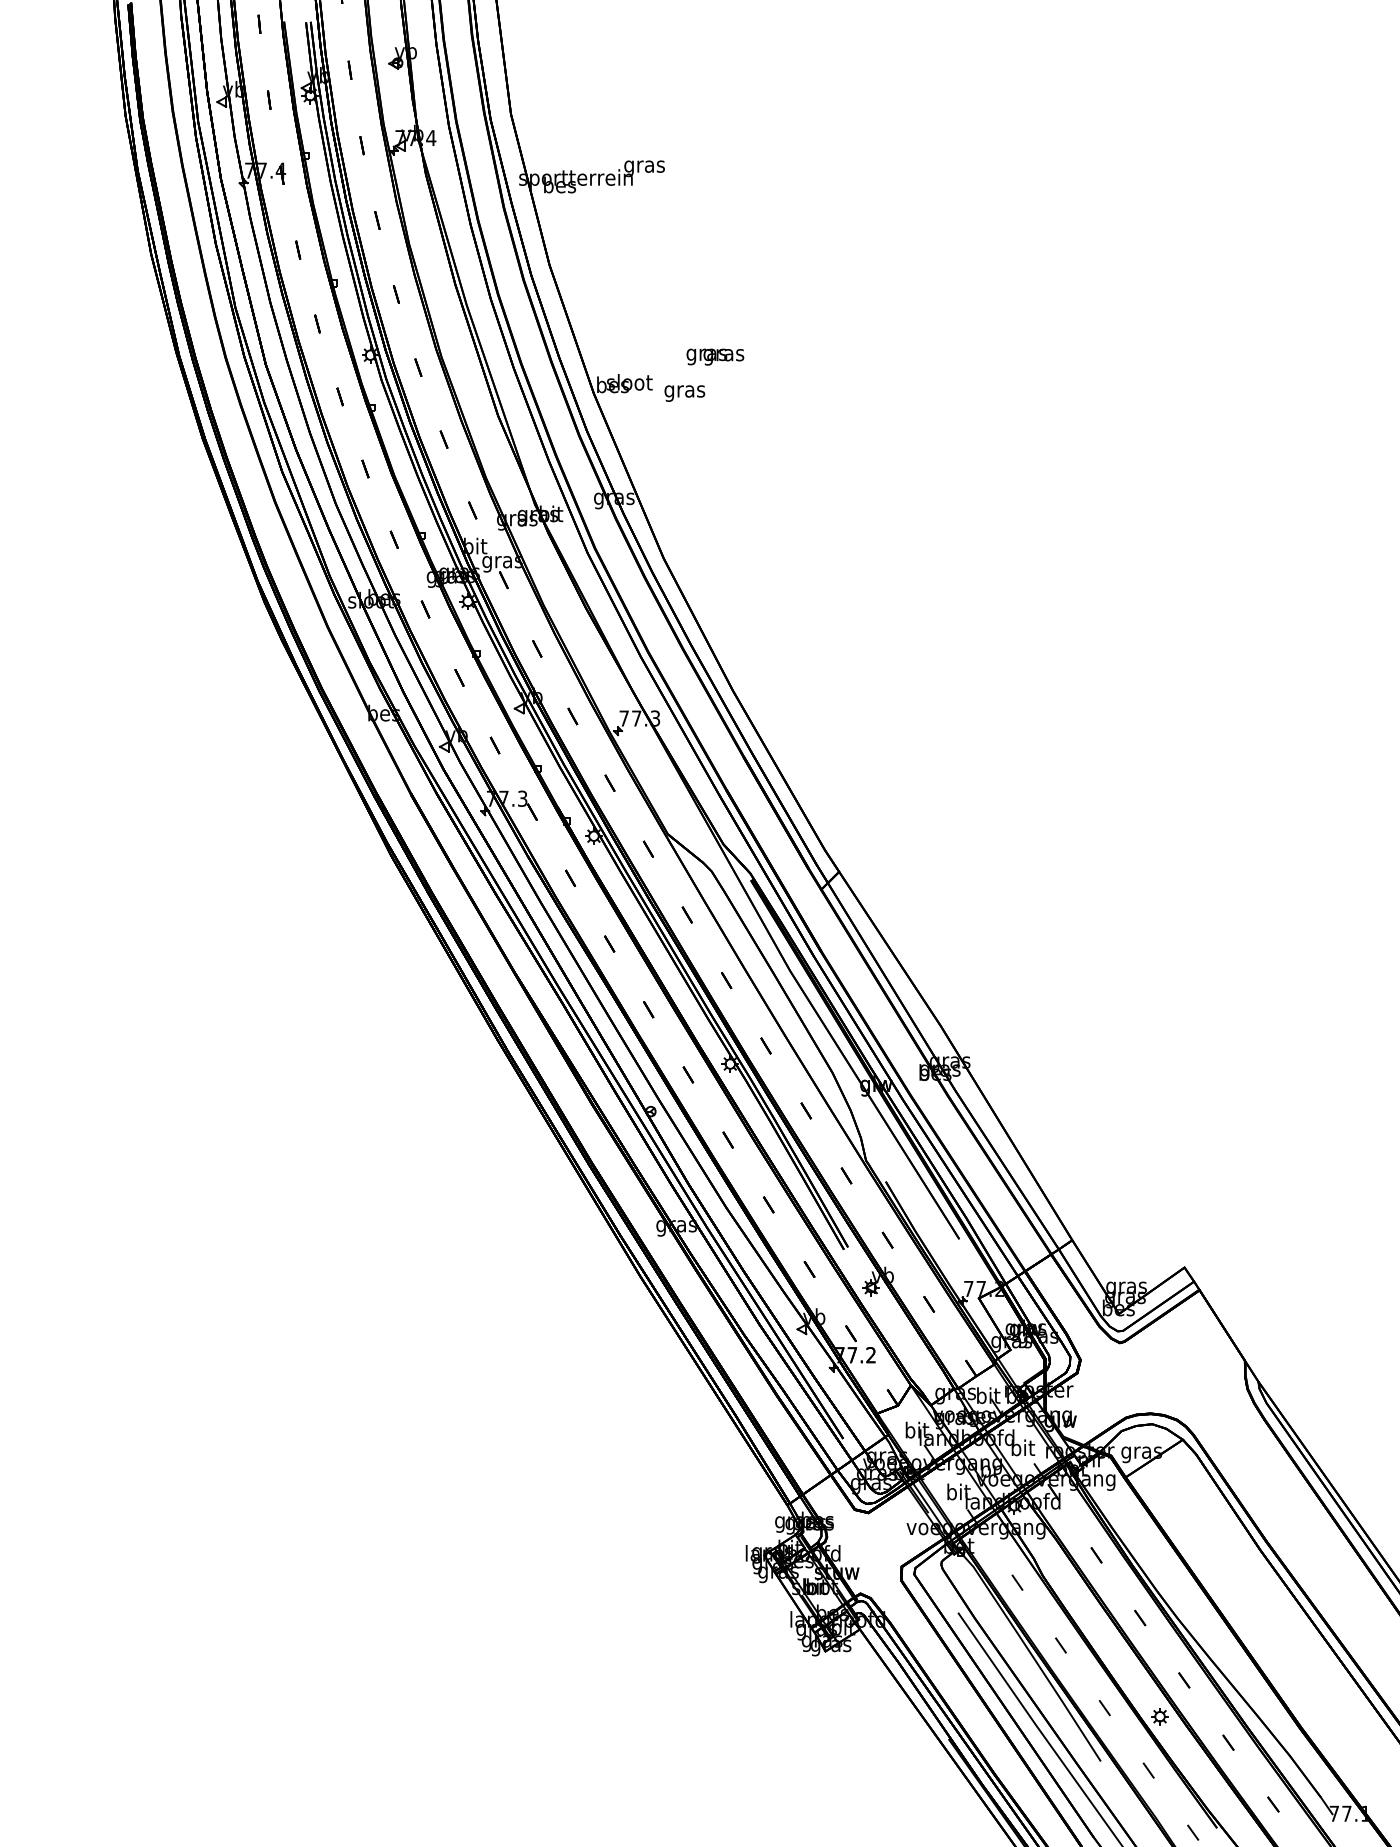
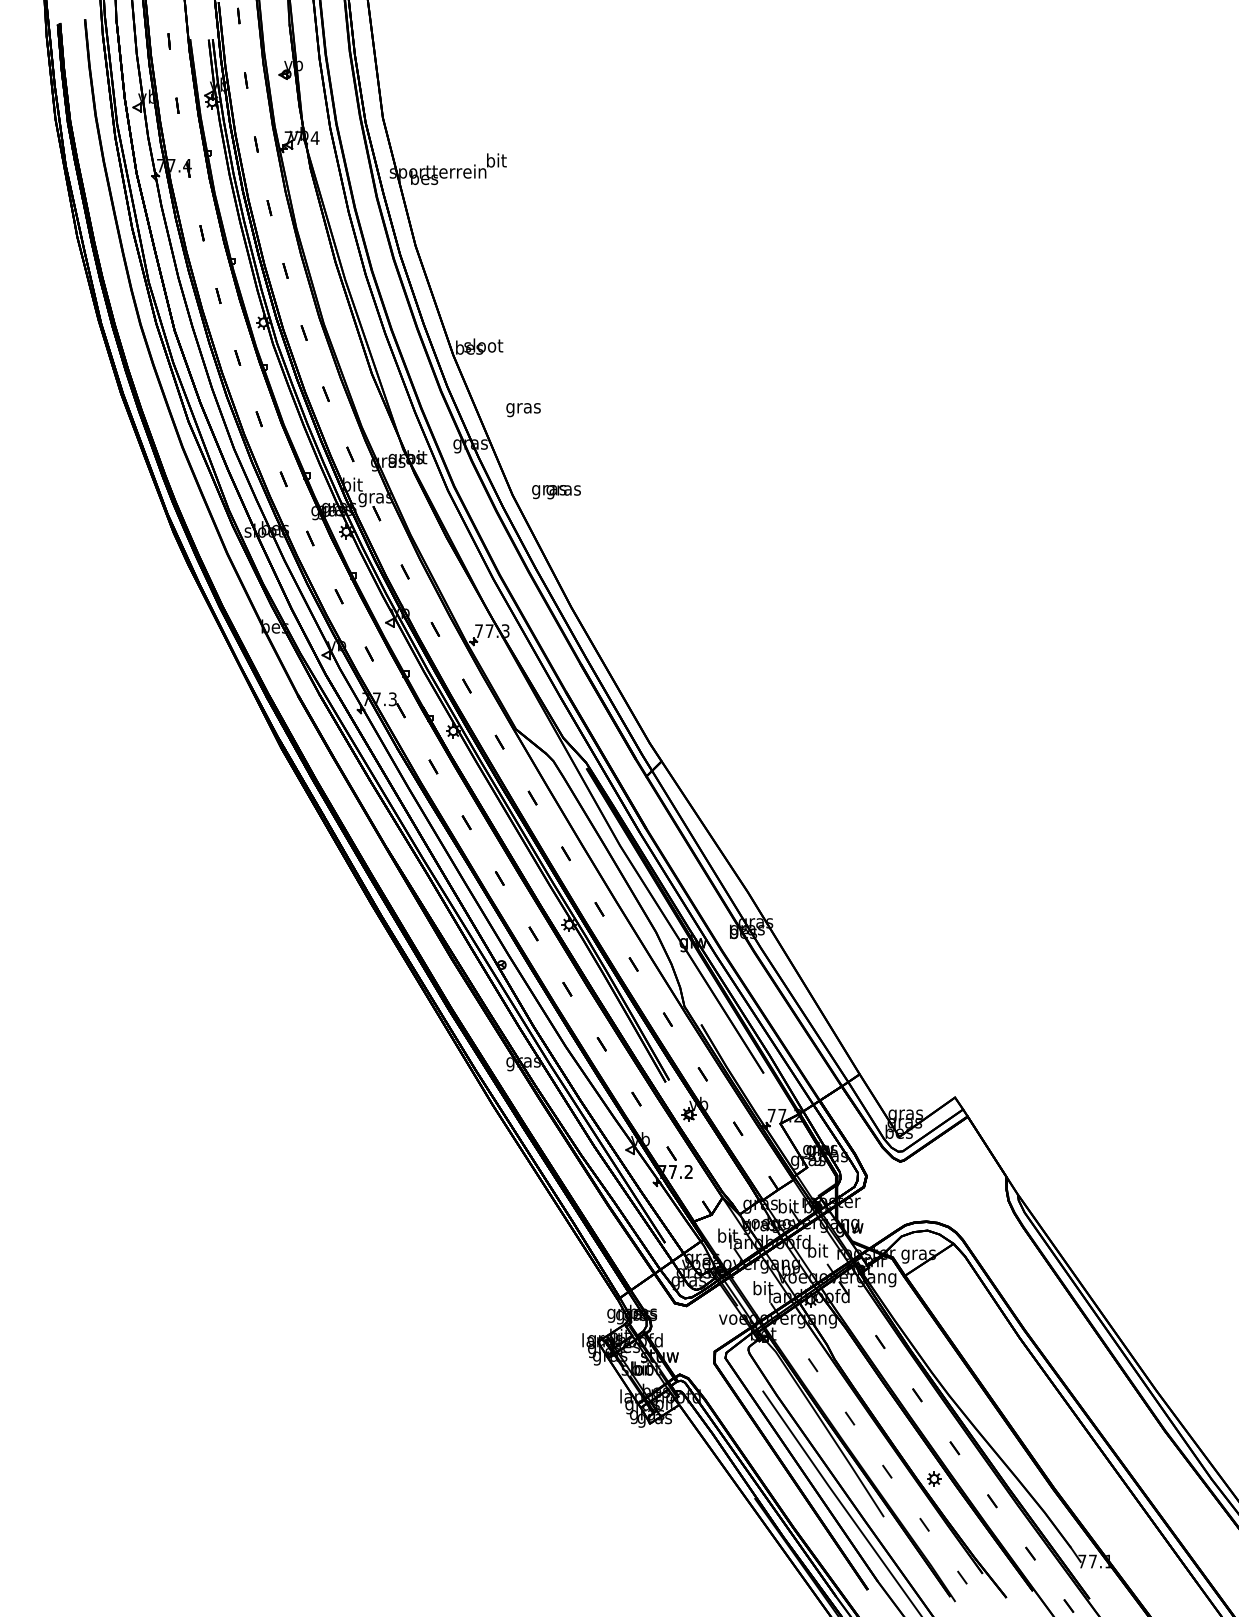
text: (644, 166) -> (496, 162), gras -> bit
text: (715, 357) -> (556, 492), moved
text: (684, 394) -> (523, 410), moved

